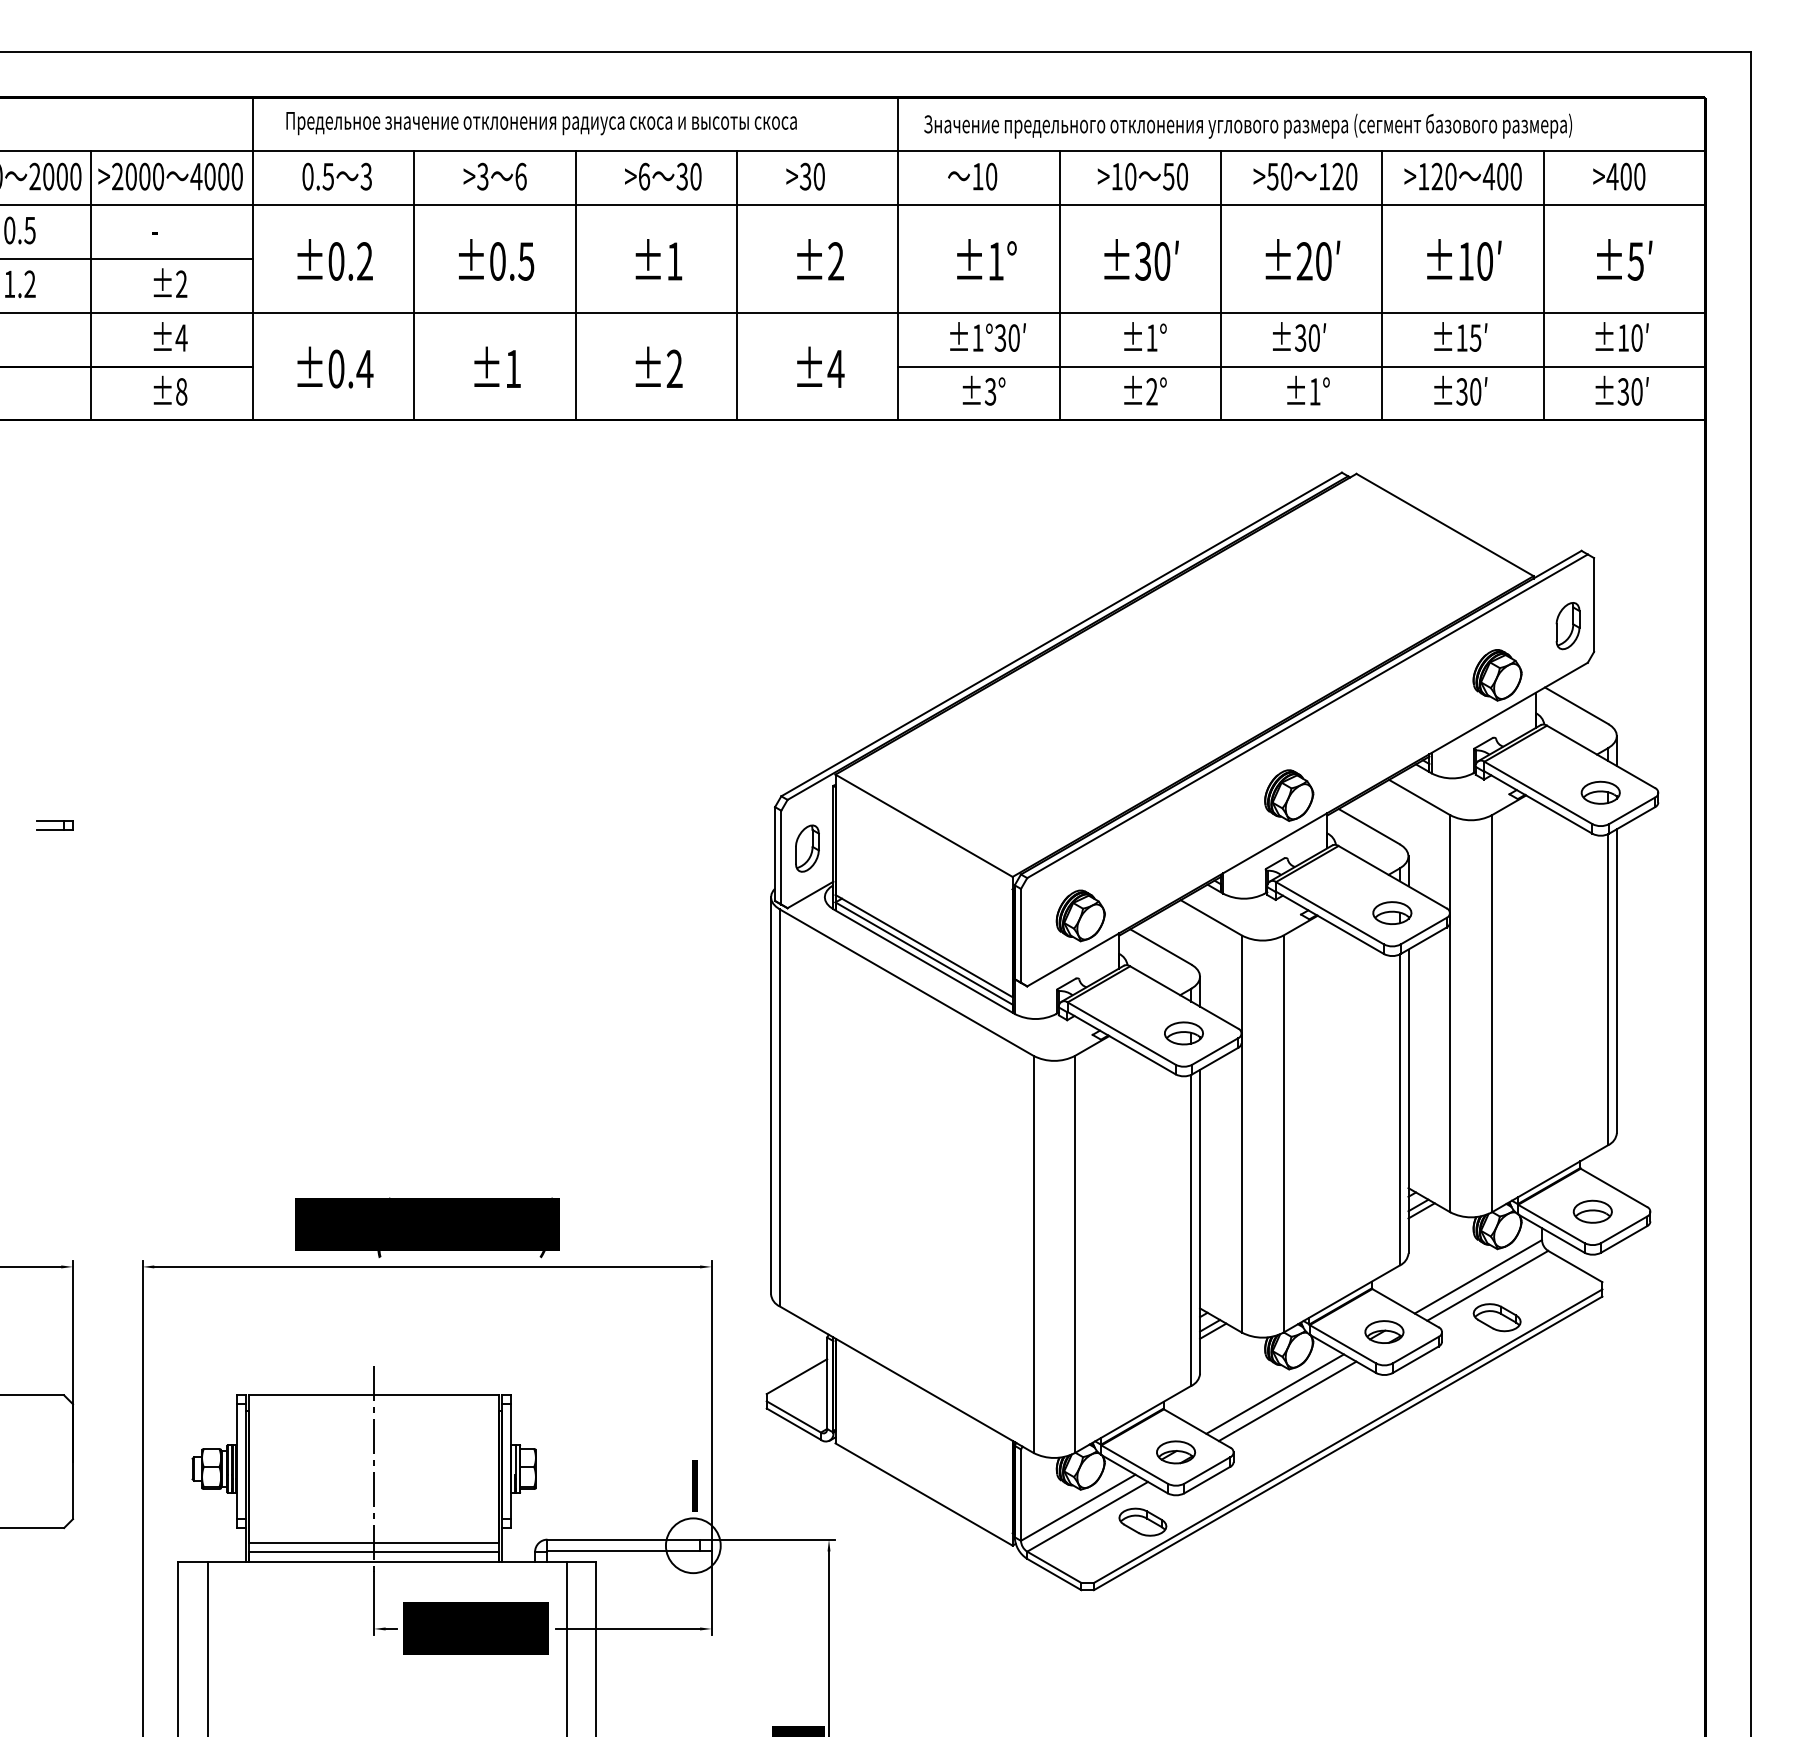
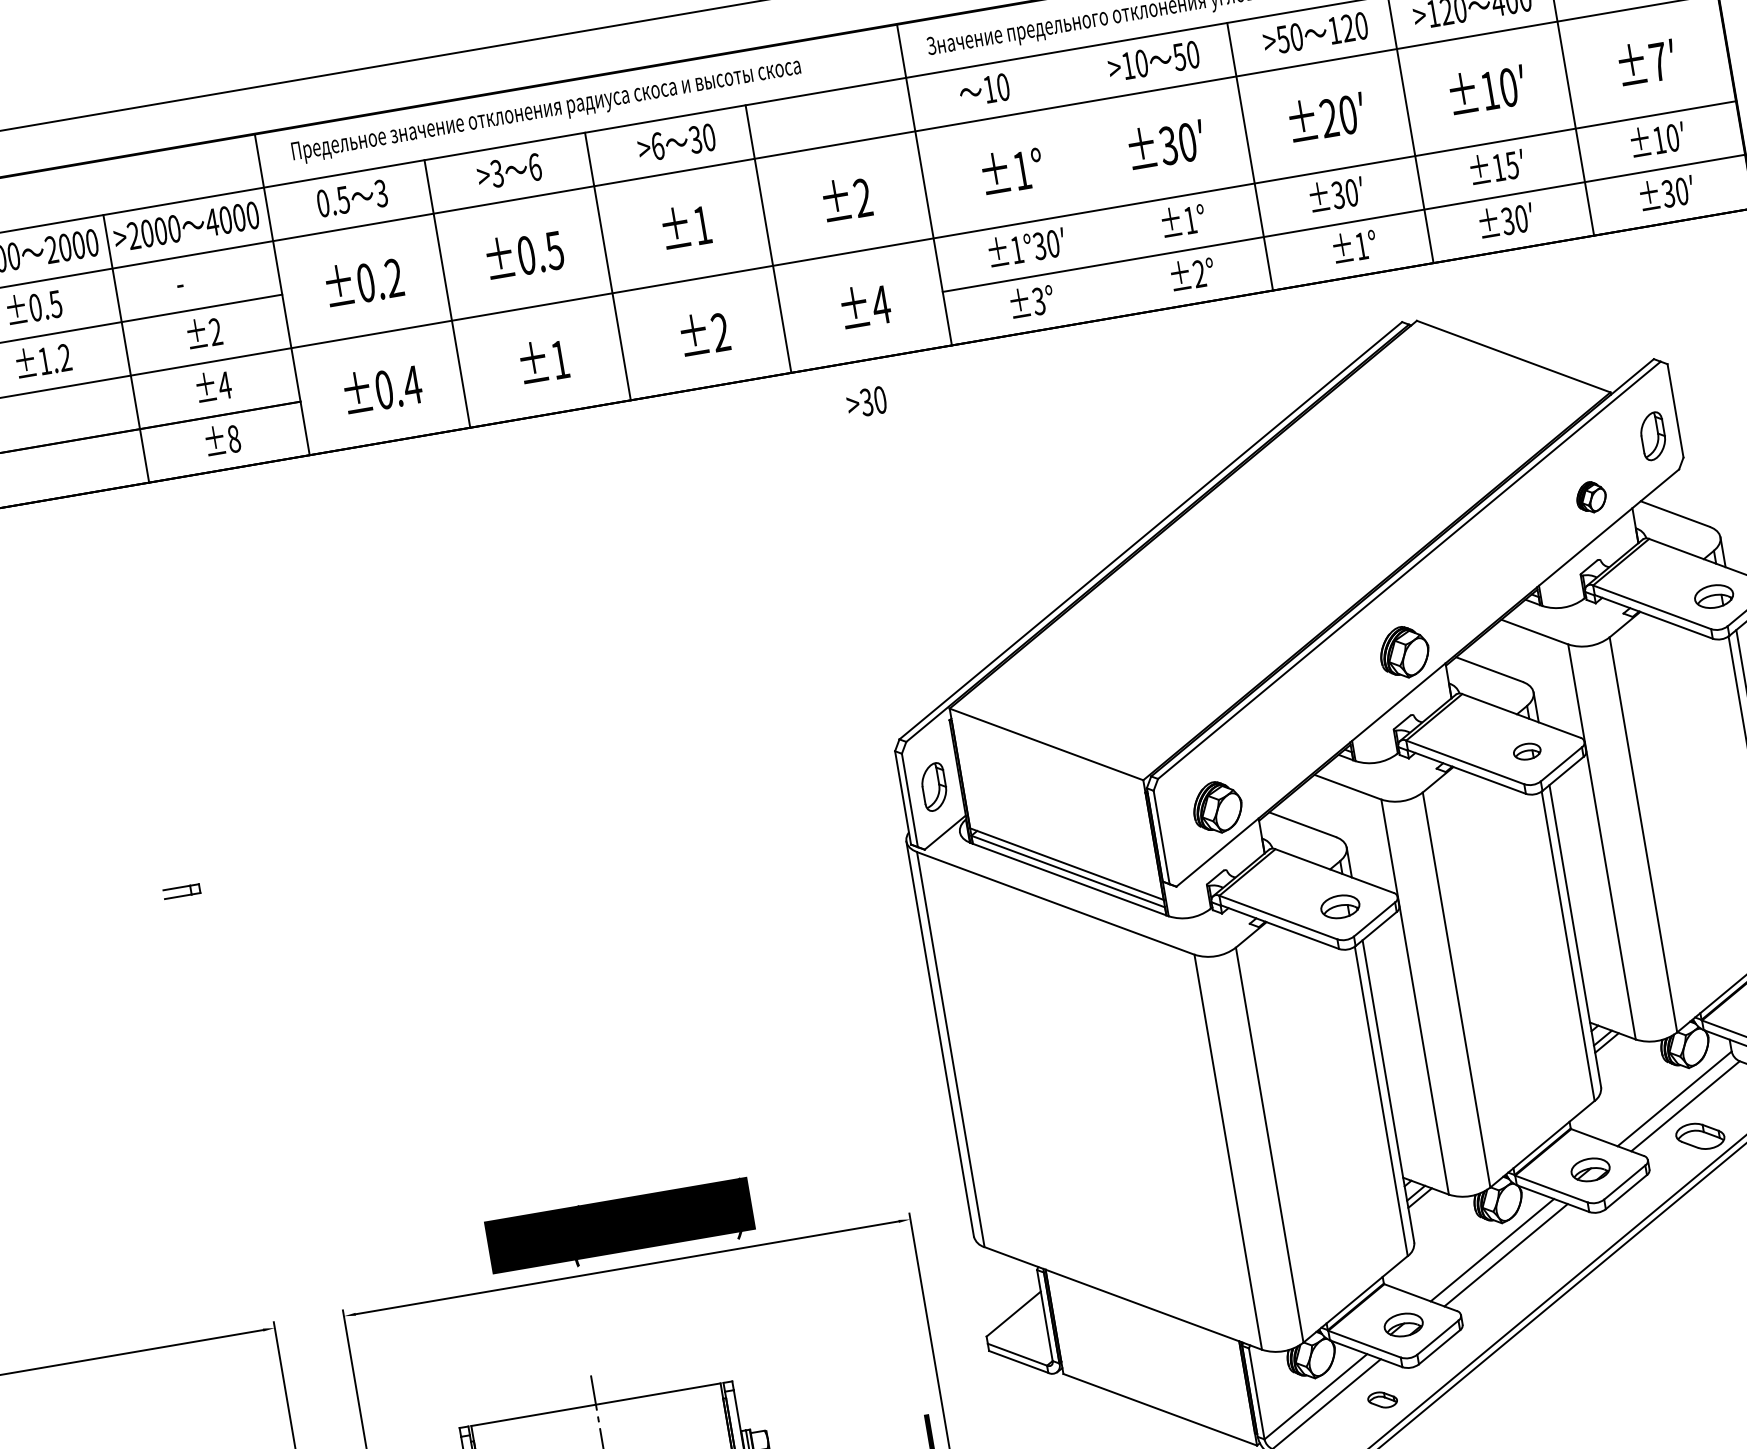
text: (805, 176) -> (866, 402), moved
text: (1635, 261) -> (1658, 62), ±5 -> ±7
line: (1059, 285) -> (1089, 183), removed
part: (1497, 675) -> (1591, 497), size x0.6
part: (1392, 912) -> (1527, 751), size x0.7
part: (1142, 1521) -> (1382, 1399), size x0.6

